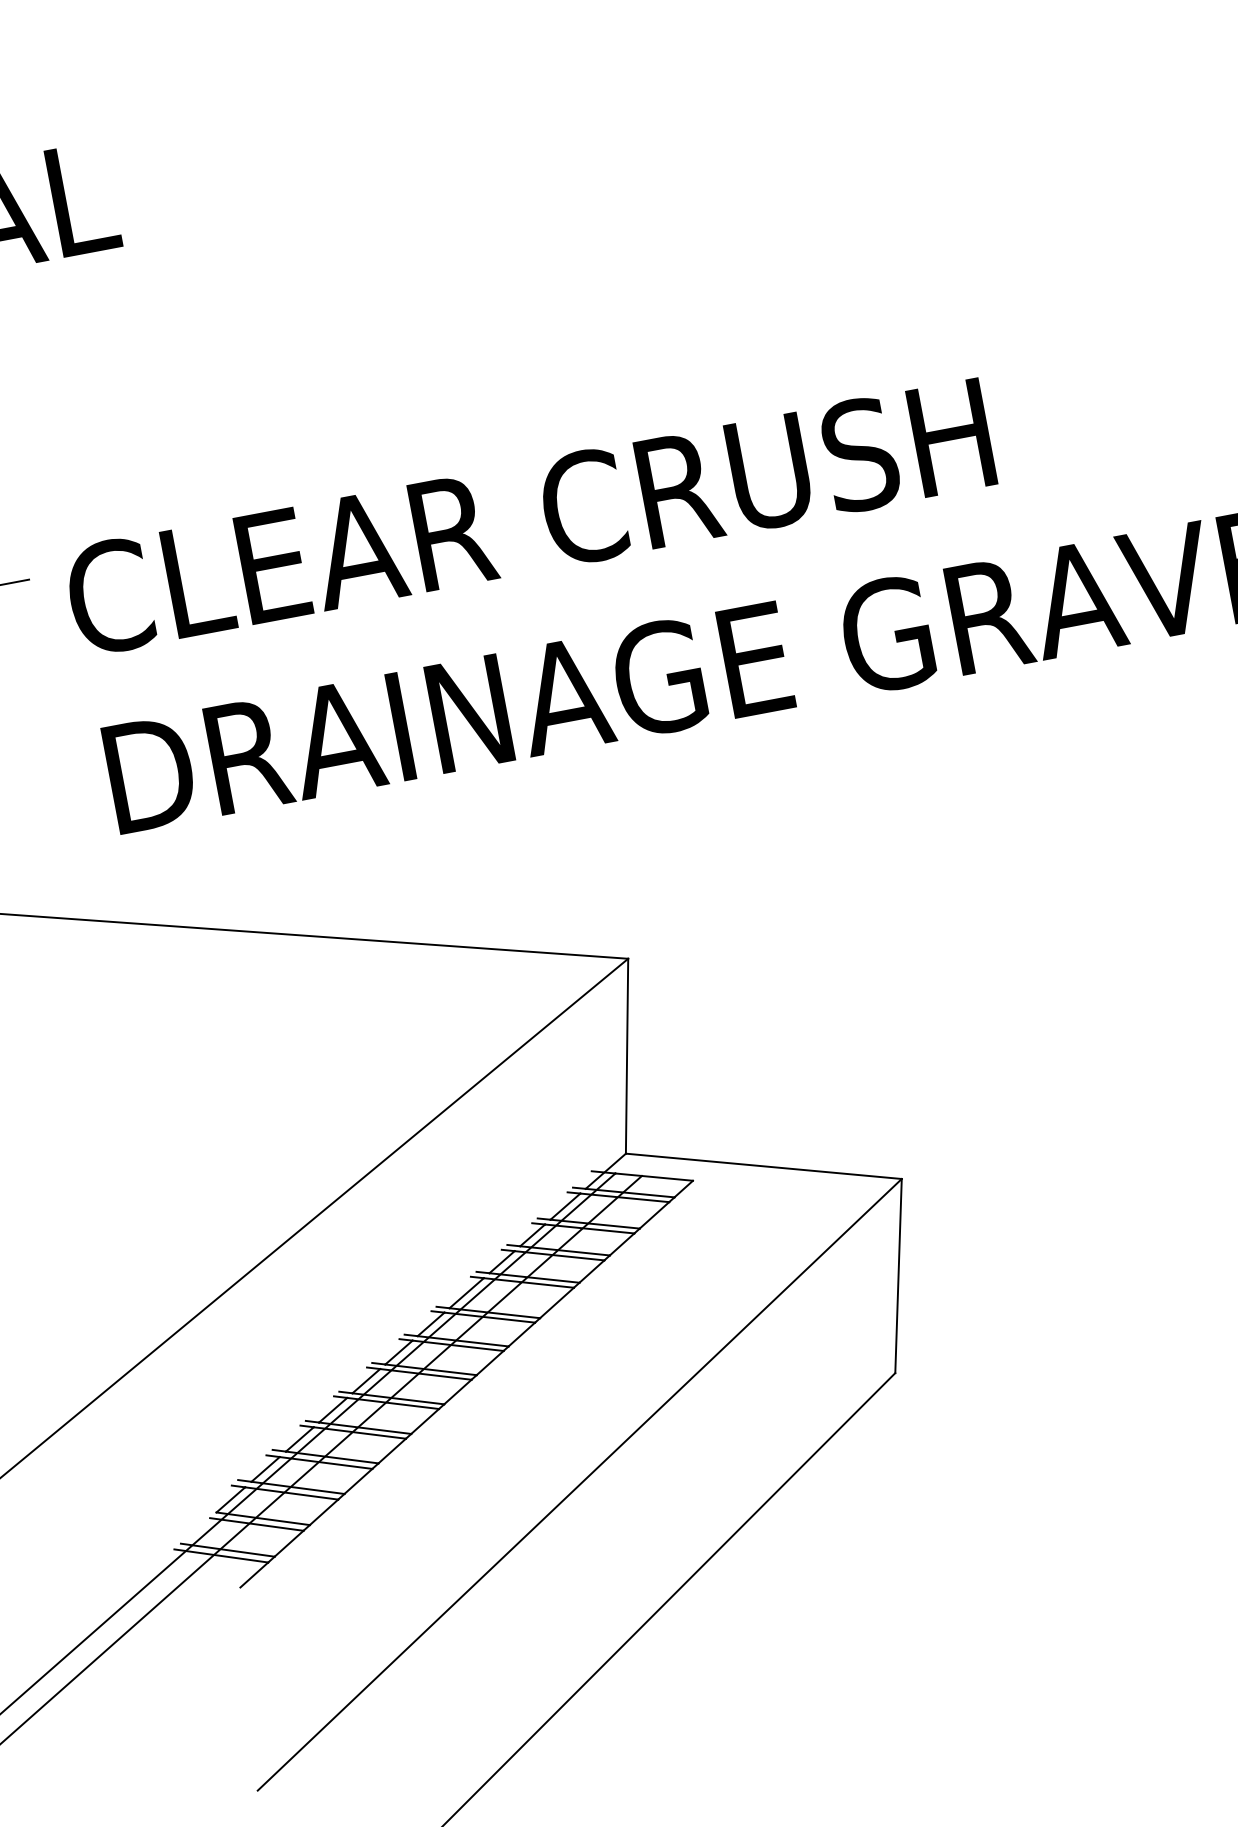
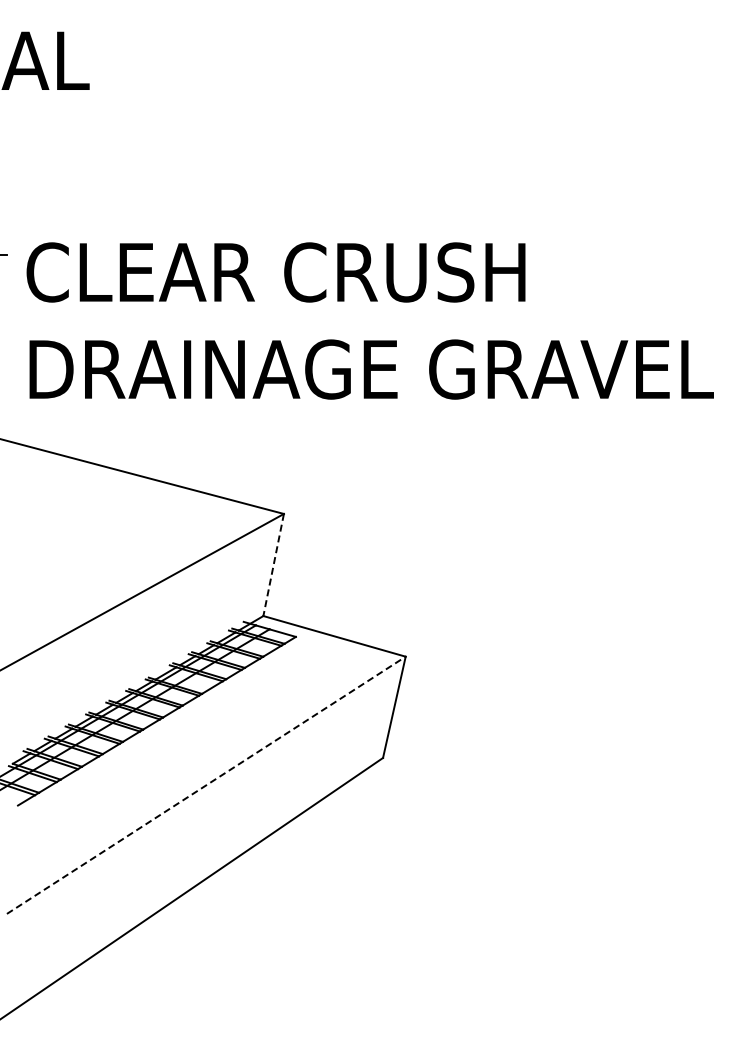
line: (626, 1057) -> (273, 565), solid -> dashed
line: (580, 1485) -> (206, 785), solid -> dashed

